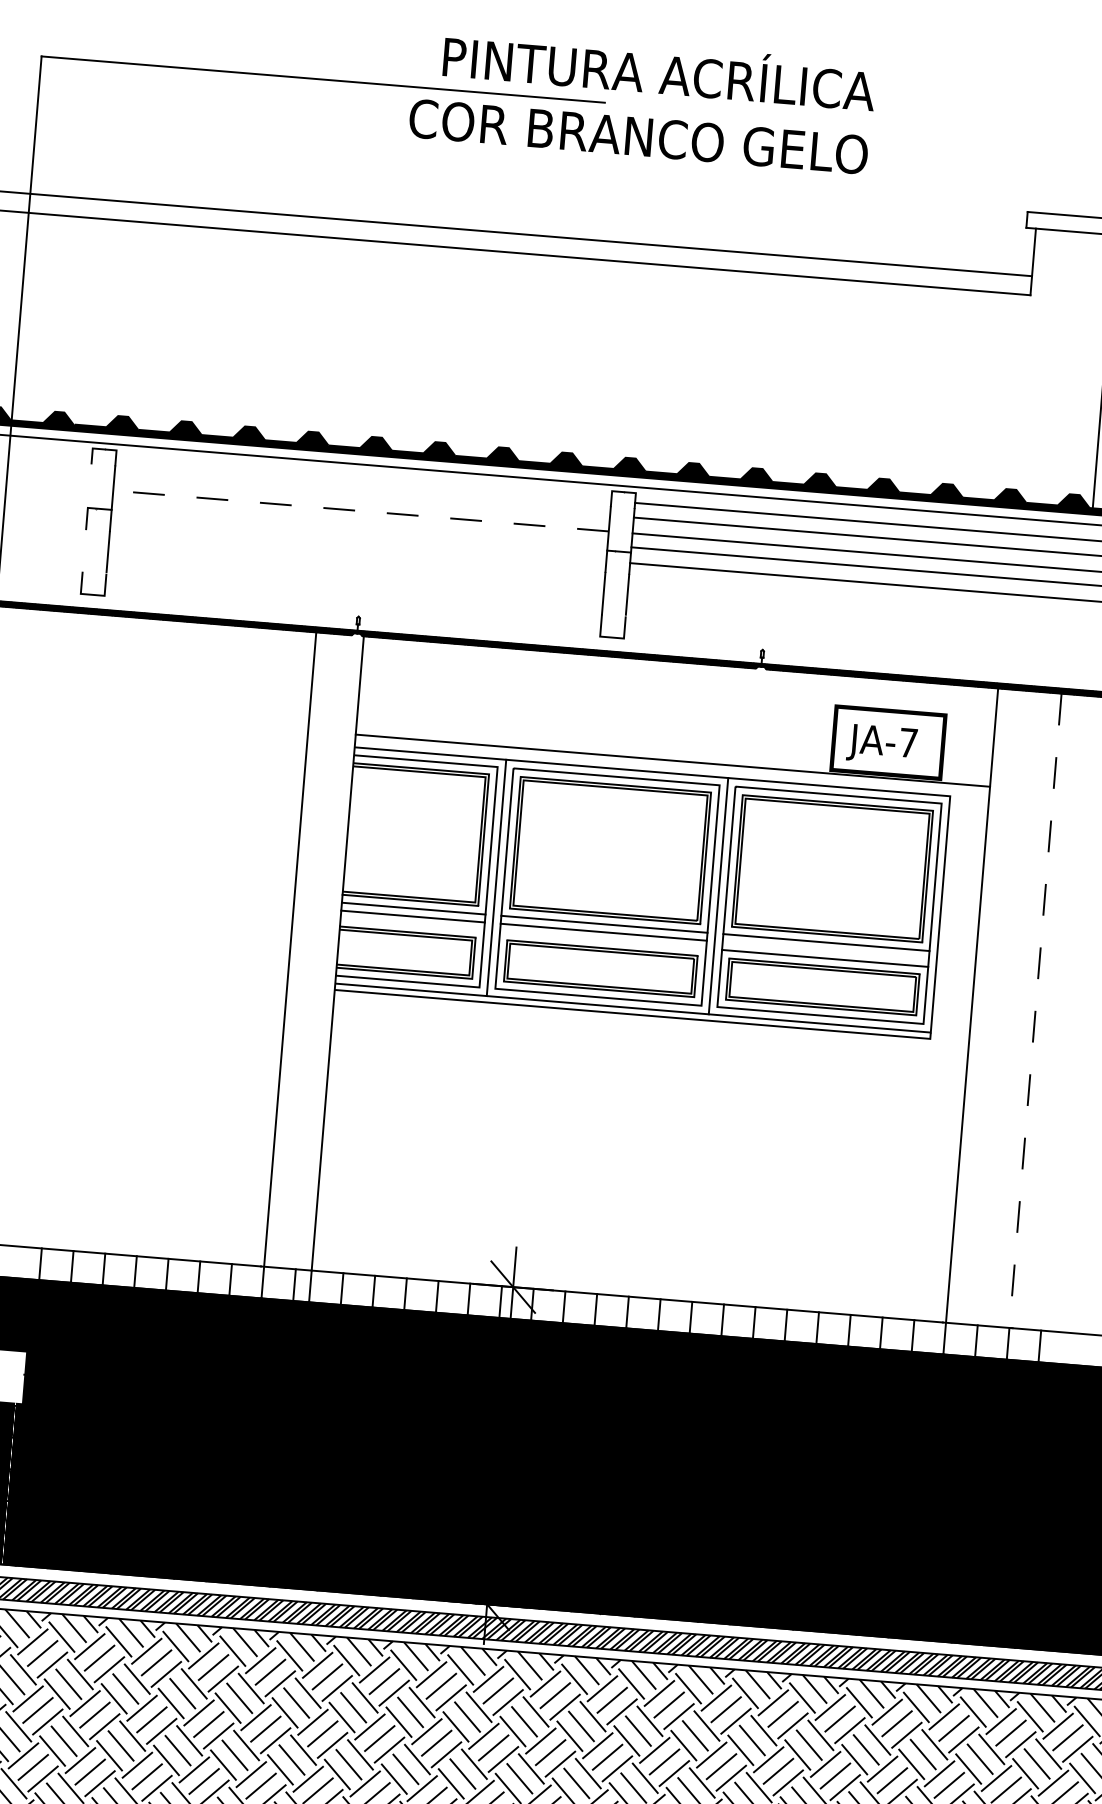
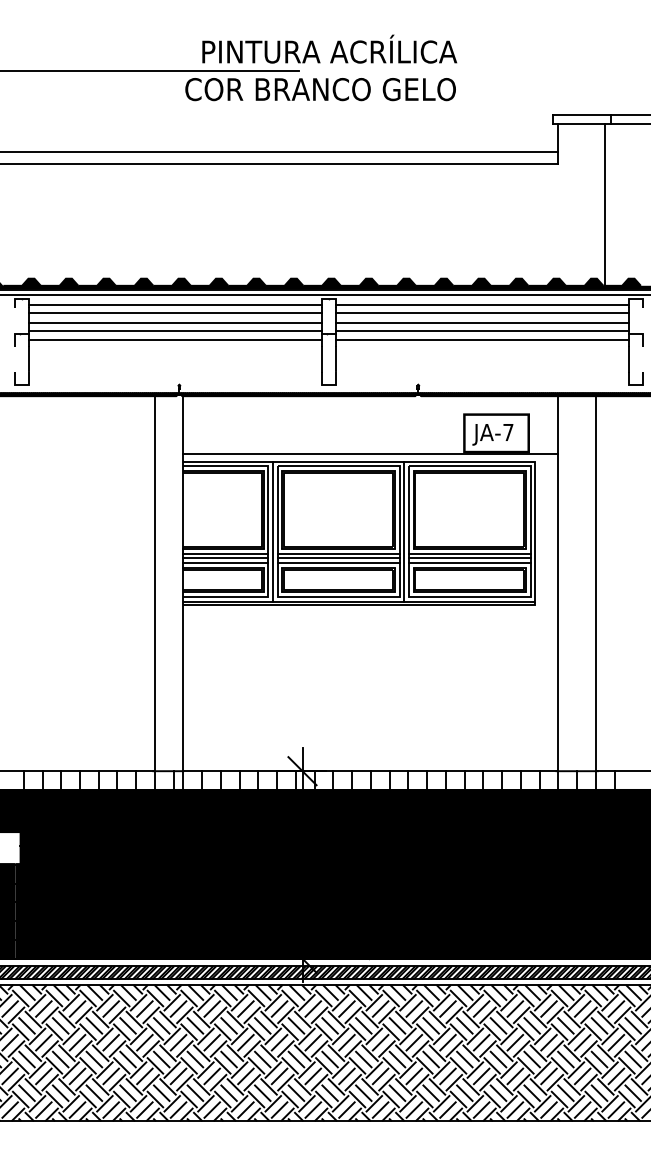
line: (363, 480) -> (175, 304), added
line: (362, 495) -> (175, 313), added
line: (360, 510) -> (175, 322), dashed -> solid
line: (359, 525) -> (175, 331), added
line: (358, 541) -> (175, 340), added
line: (411, 925) -> (225, 563), added
line: (602, 940) -> (338, 563), added
line: (825, 950) -> (469, 558), added
line: (1033, 1027) -> (595, 593), dashed -> solid

